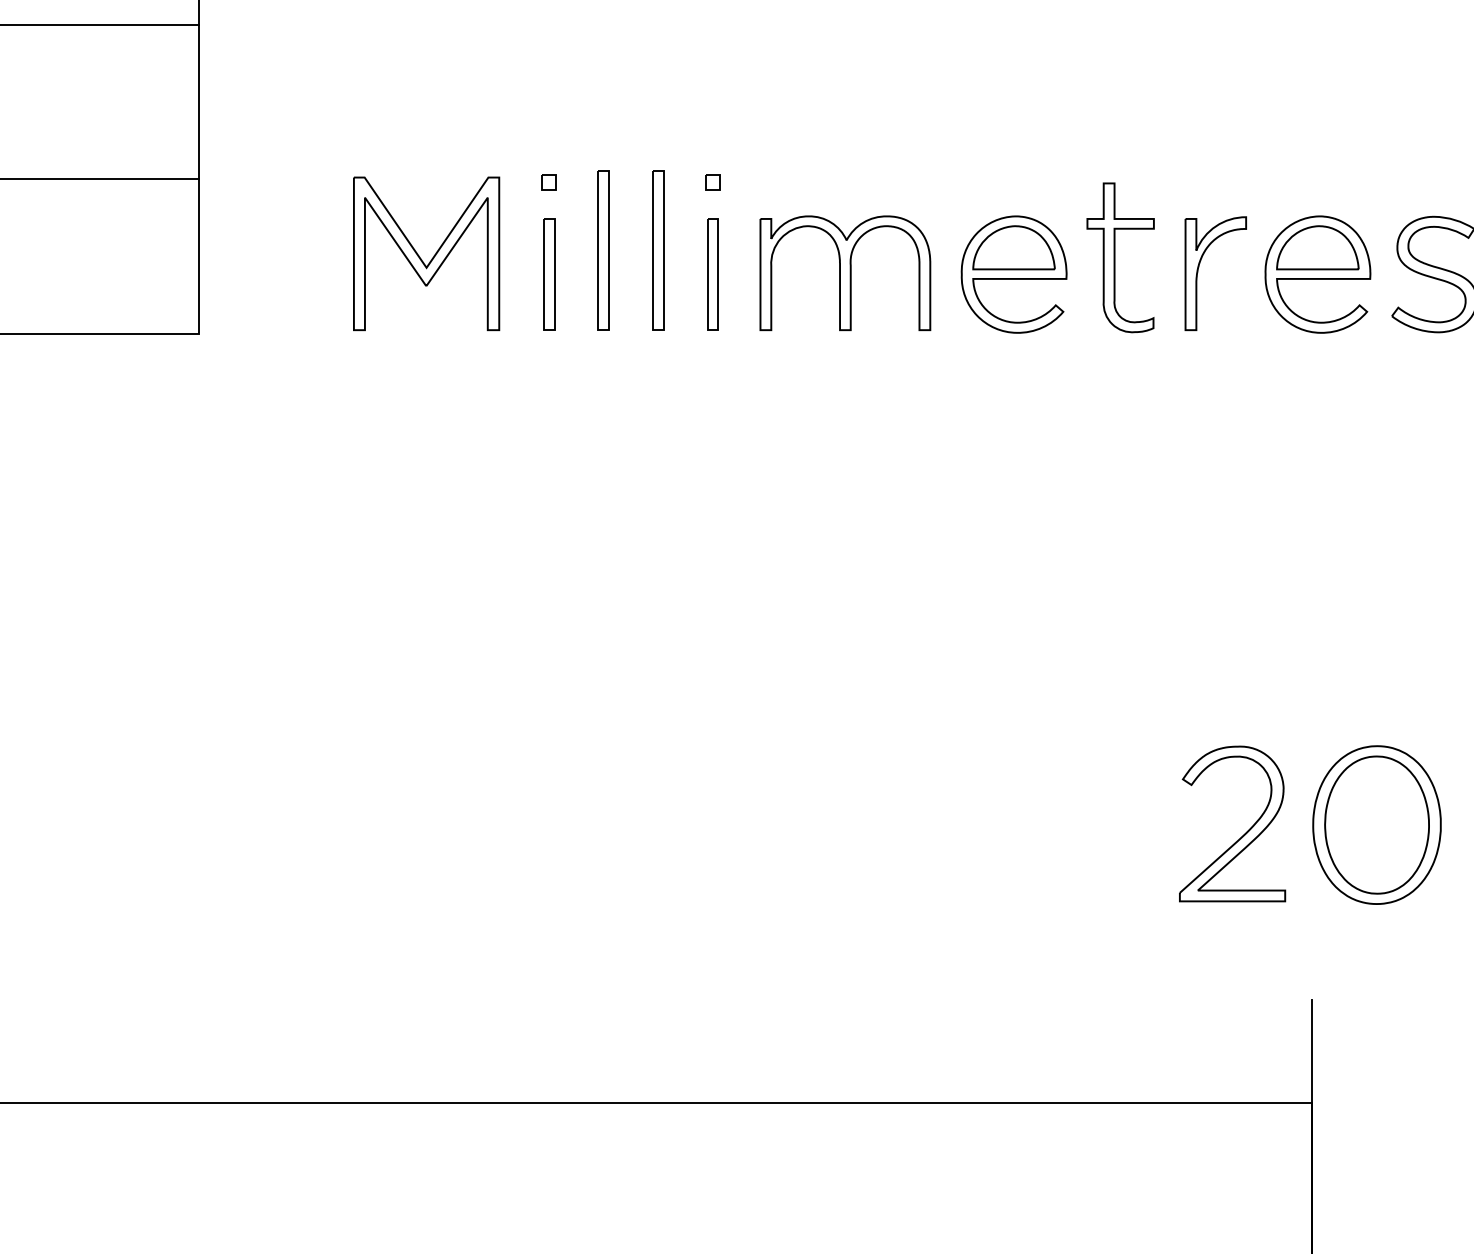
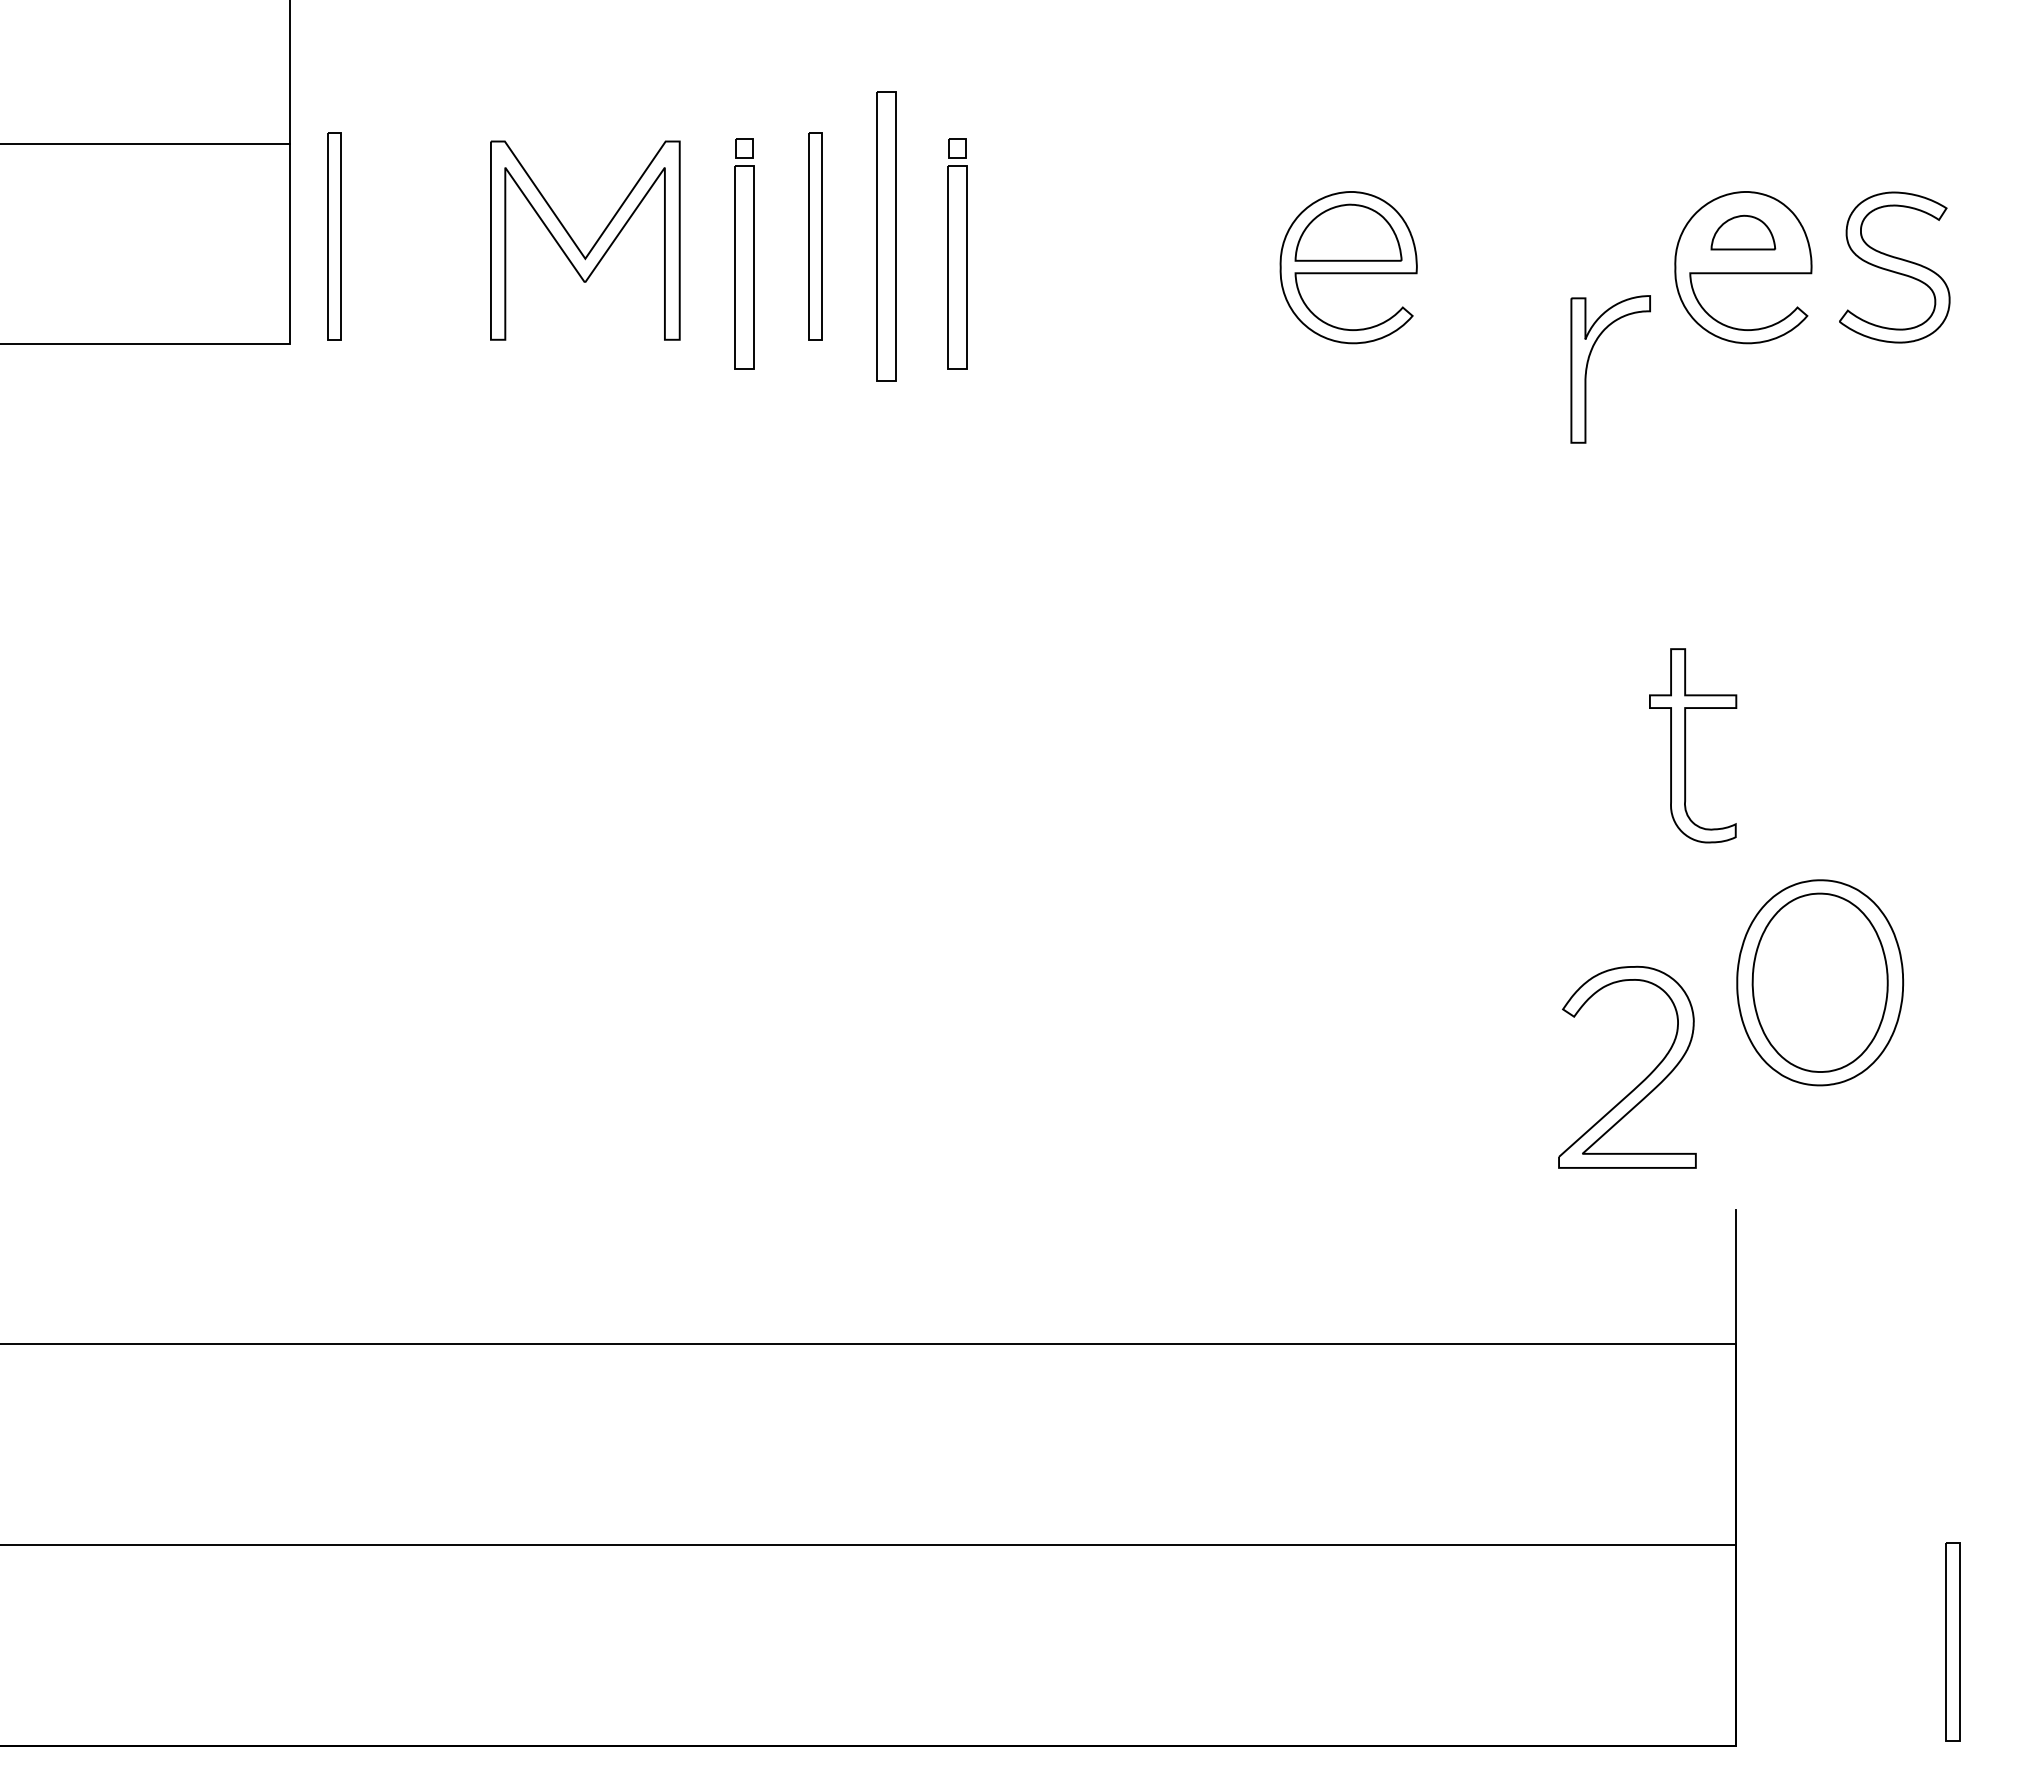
part: (1318, 247) -> (1743, 232), size x0.6
part: (233, 250) -> (334, 236), added
part: (657, 250) -> (885, 236), size x1.4
part: (1115, 257) -> (1686, 745), moved
part: (1198, 269) -> (1588, 364), moved
part: (845, 272) -> (1129, 265), removed
part: (549, 274) -> (744, 267), size x1.4
part: (712, 274) -> (956, 267), size x1.4
part: (1244, 834) -> (1642, 1080), moved

